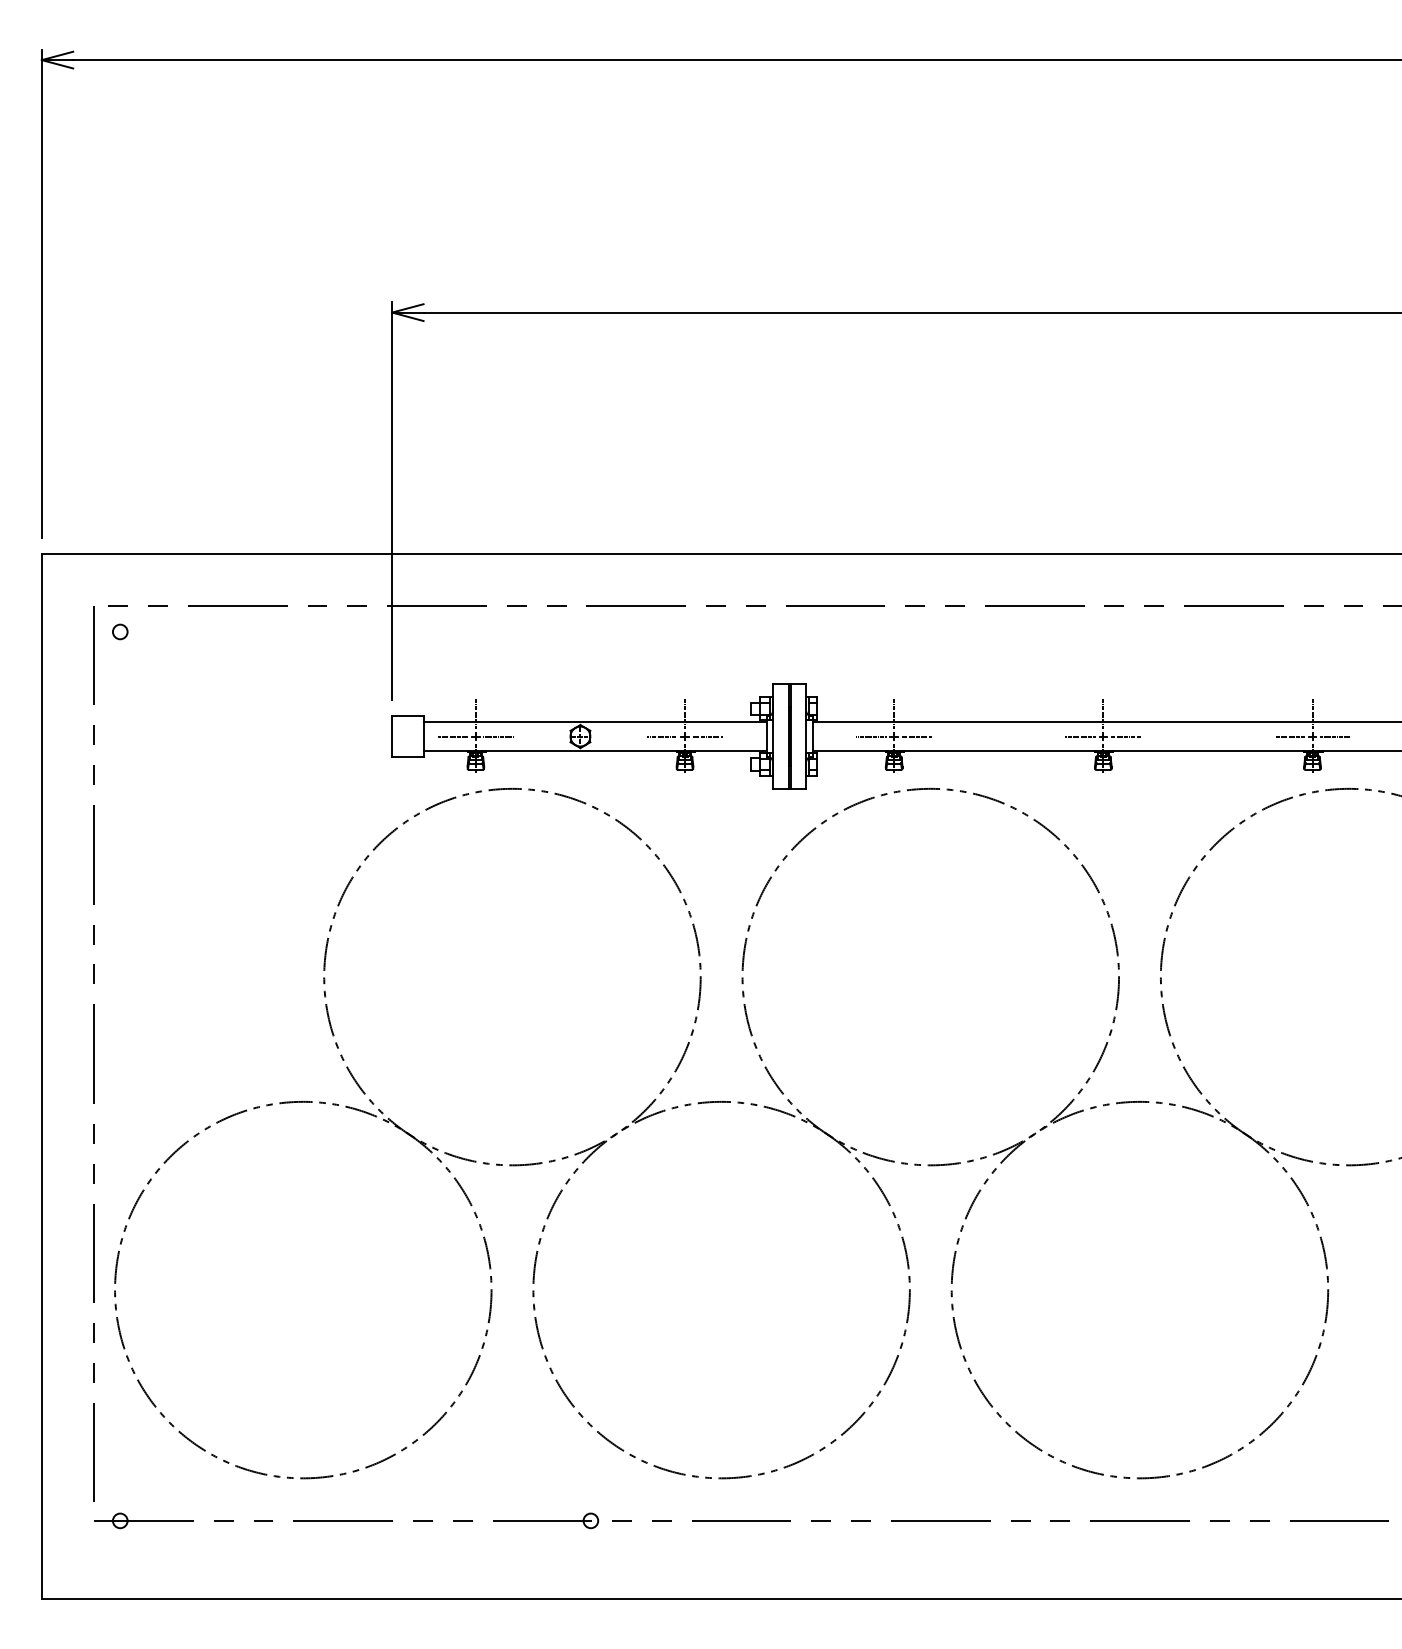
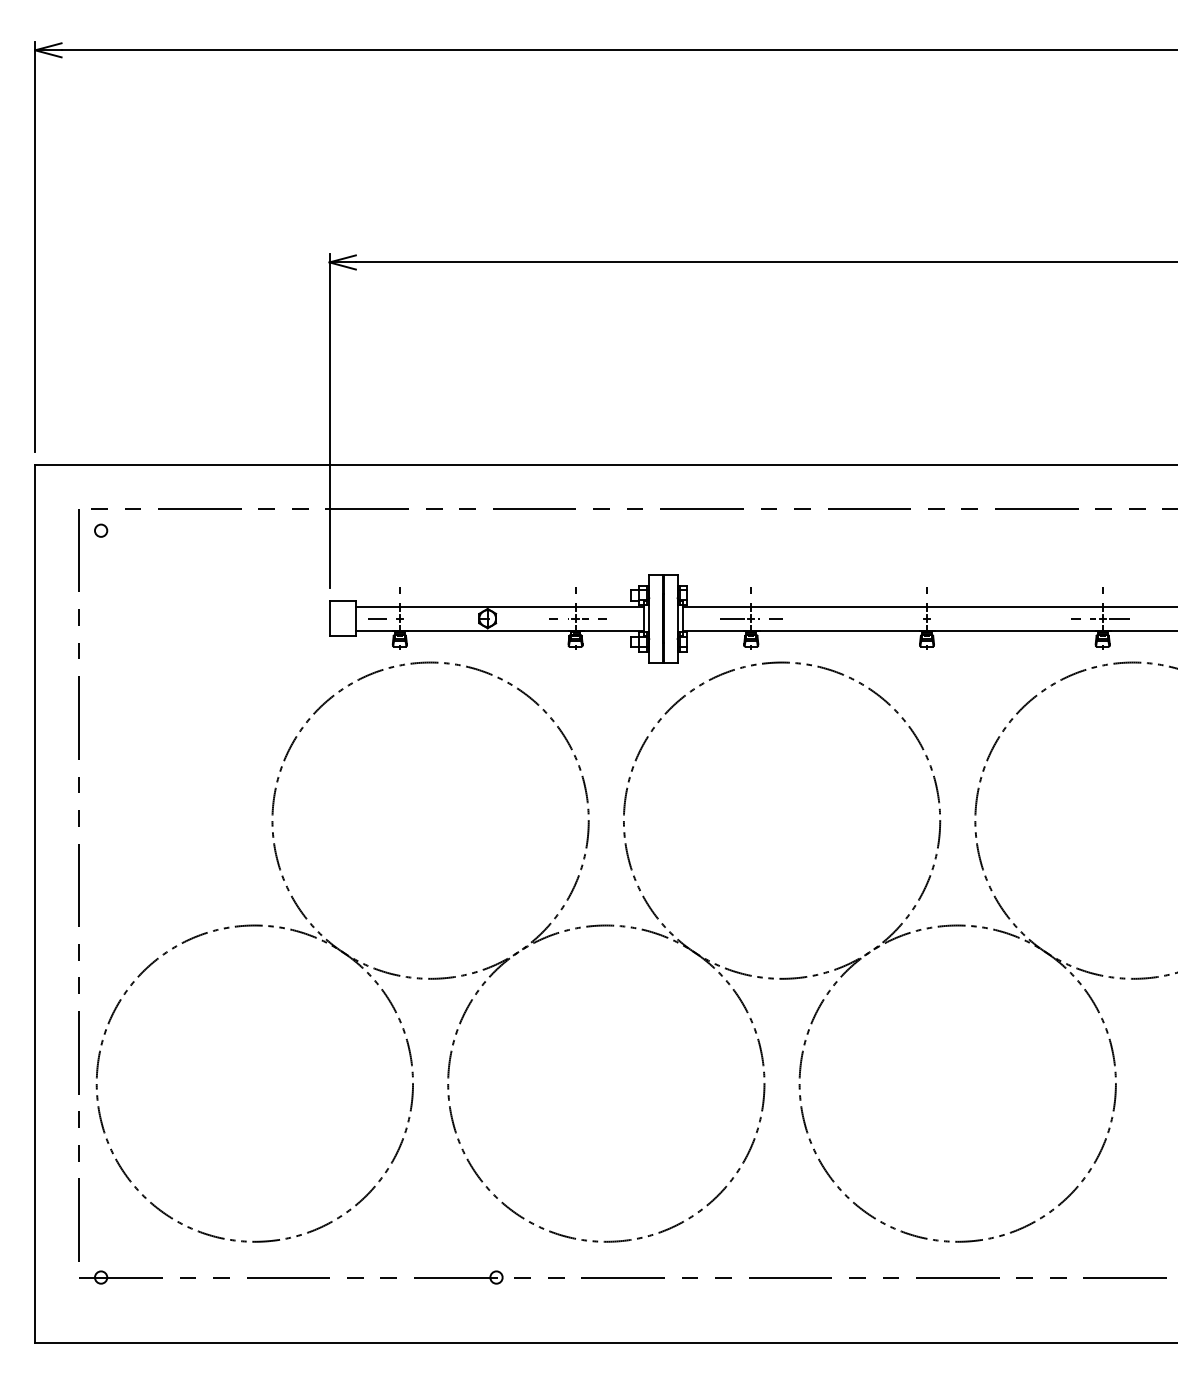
line: (498, 736) -> (418, 618), removed
line: (1080, 736) -> (907, 618), removed
line: (1125, 736) -> (945, 618), removed

